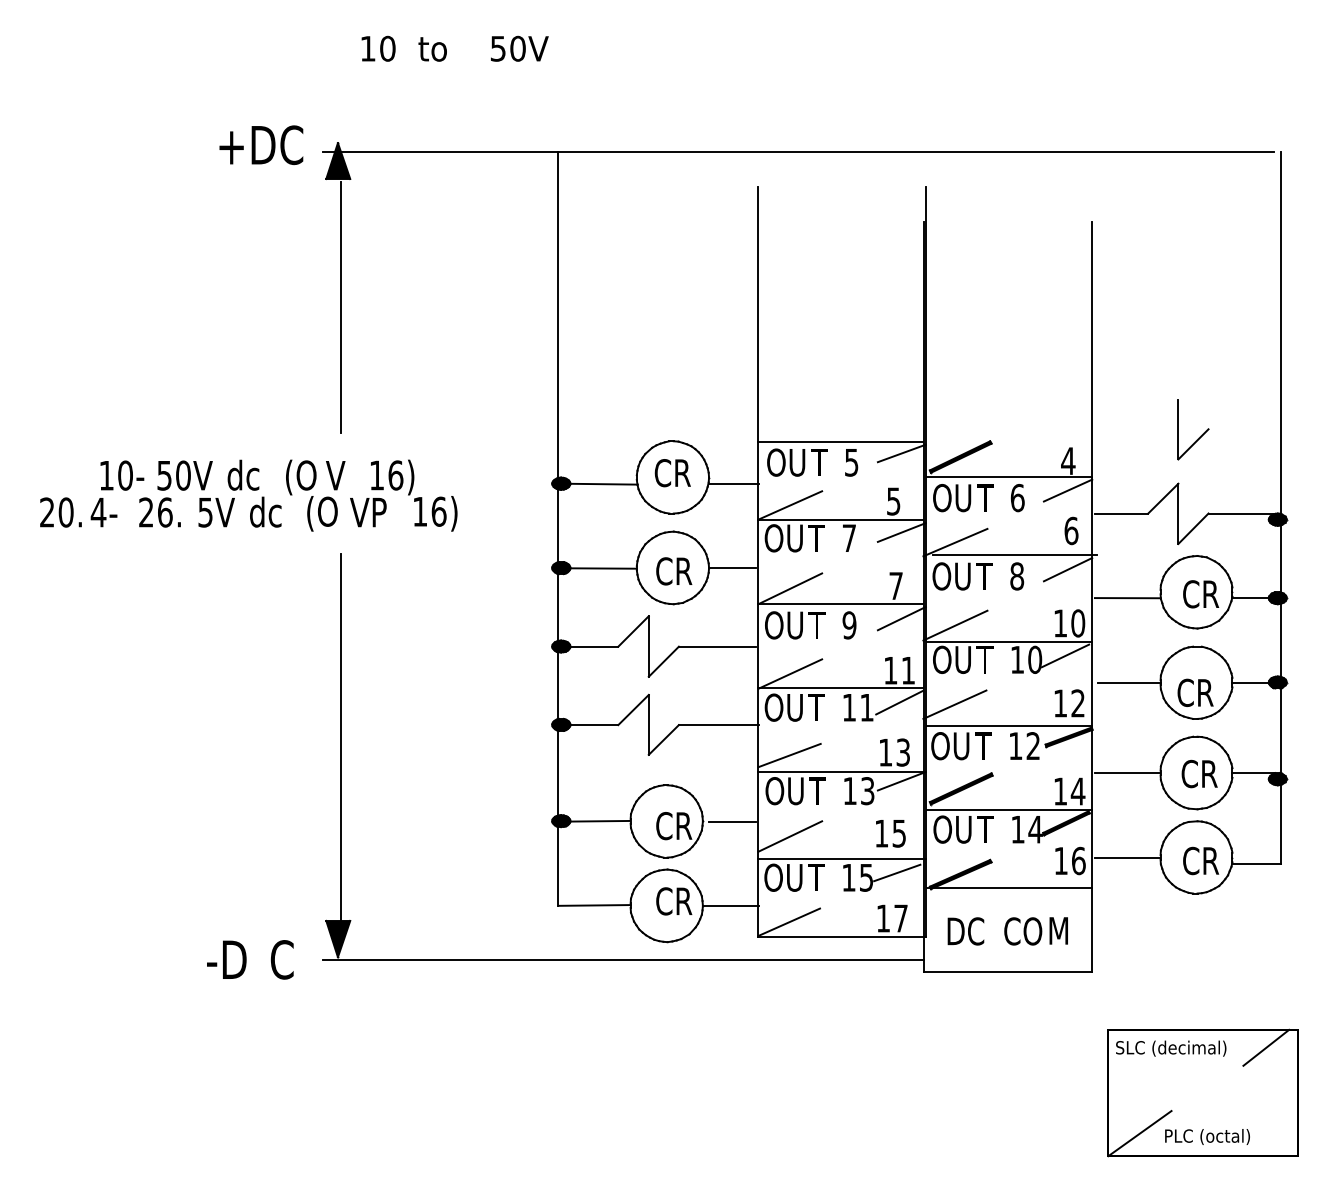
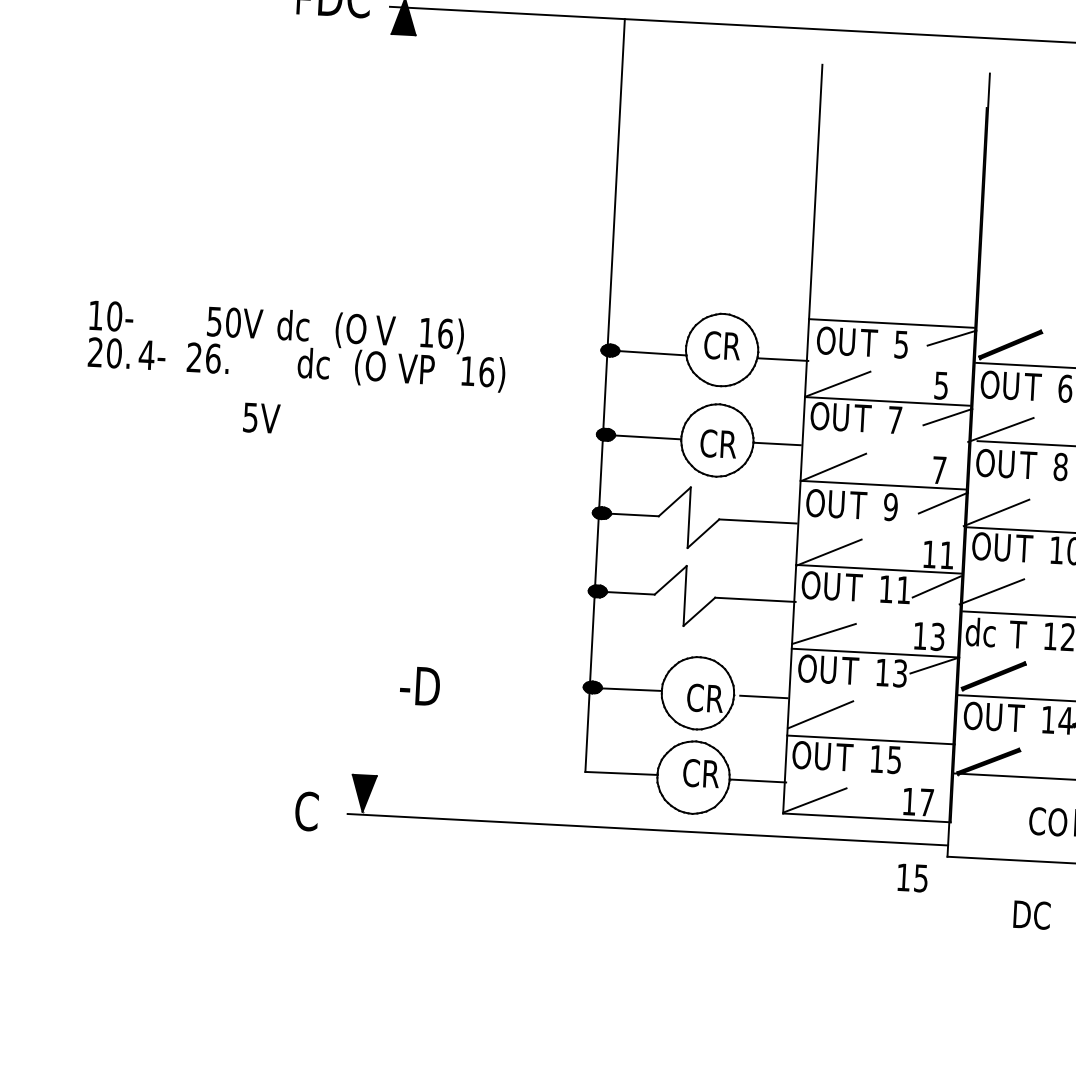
line: (341, 307) -> (400, 163), removed
text: (122, 475) -> (111, 316), moved
text: (216, 512) -> (261, 418), moved
line: (341, 738) -> (377, 593), removed
text: (950, 745) -> (985, 632), OU -> dc
text: (890, 833) -> (912, 877), moved
line: (897, 872) -> (925, 756), removed
text: (965, 931) -> (1031, 915), moved
text: (226, 959) -> (419, 685), moved

